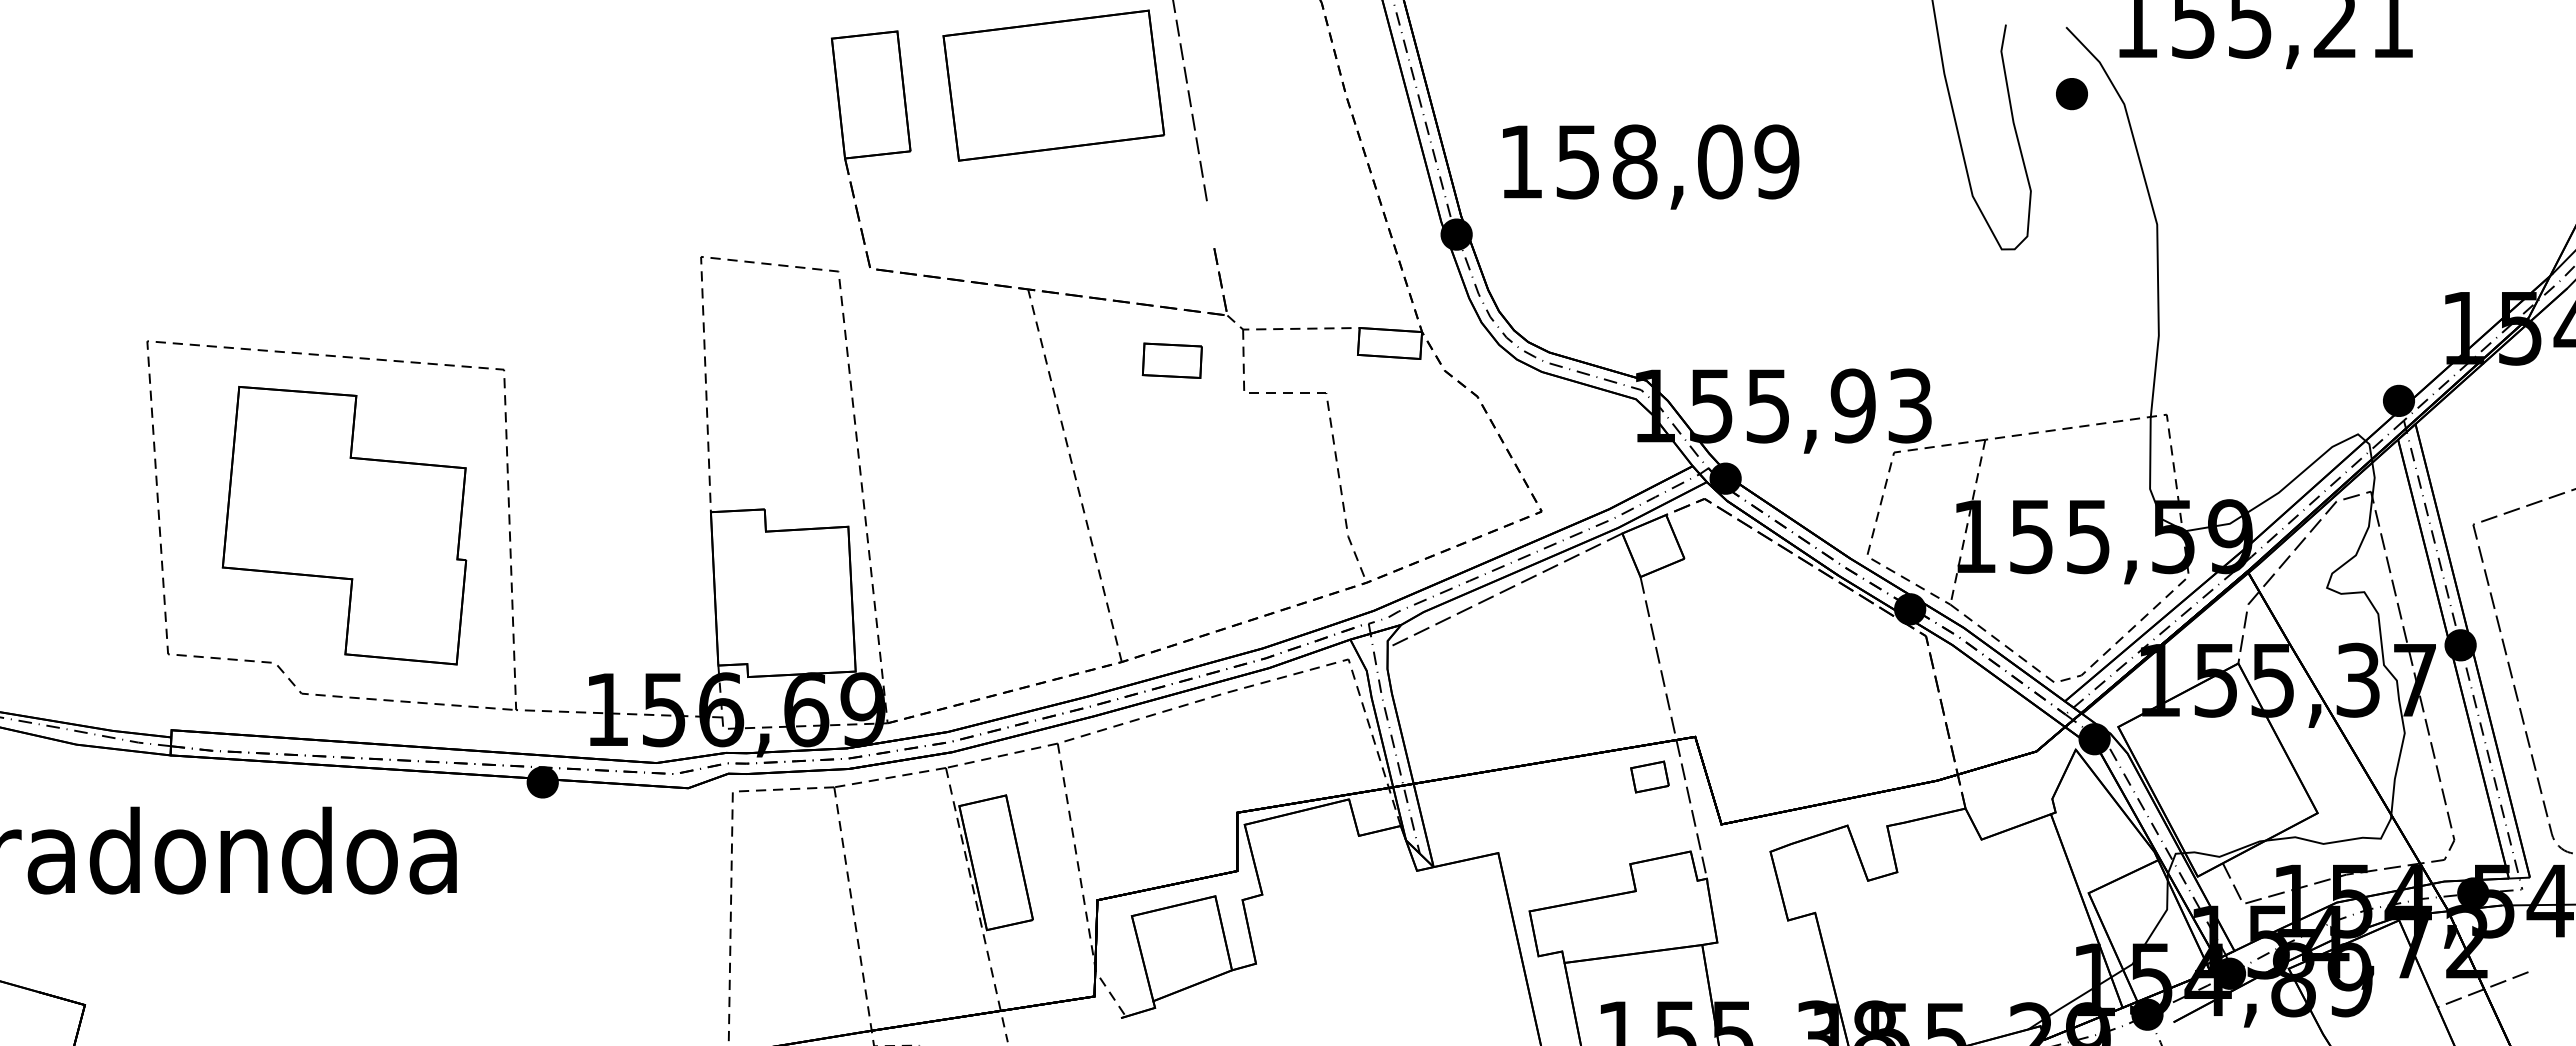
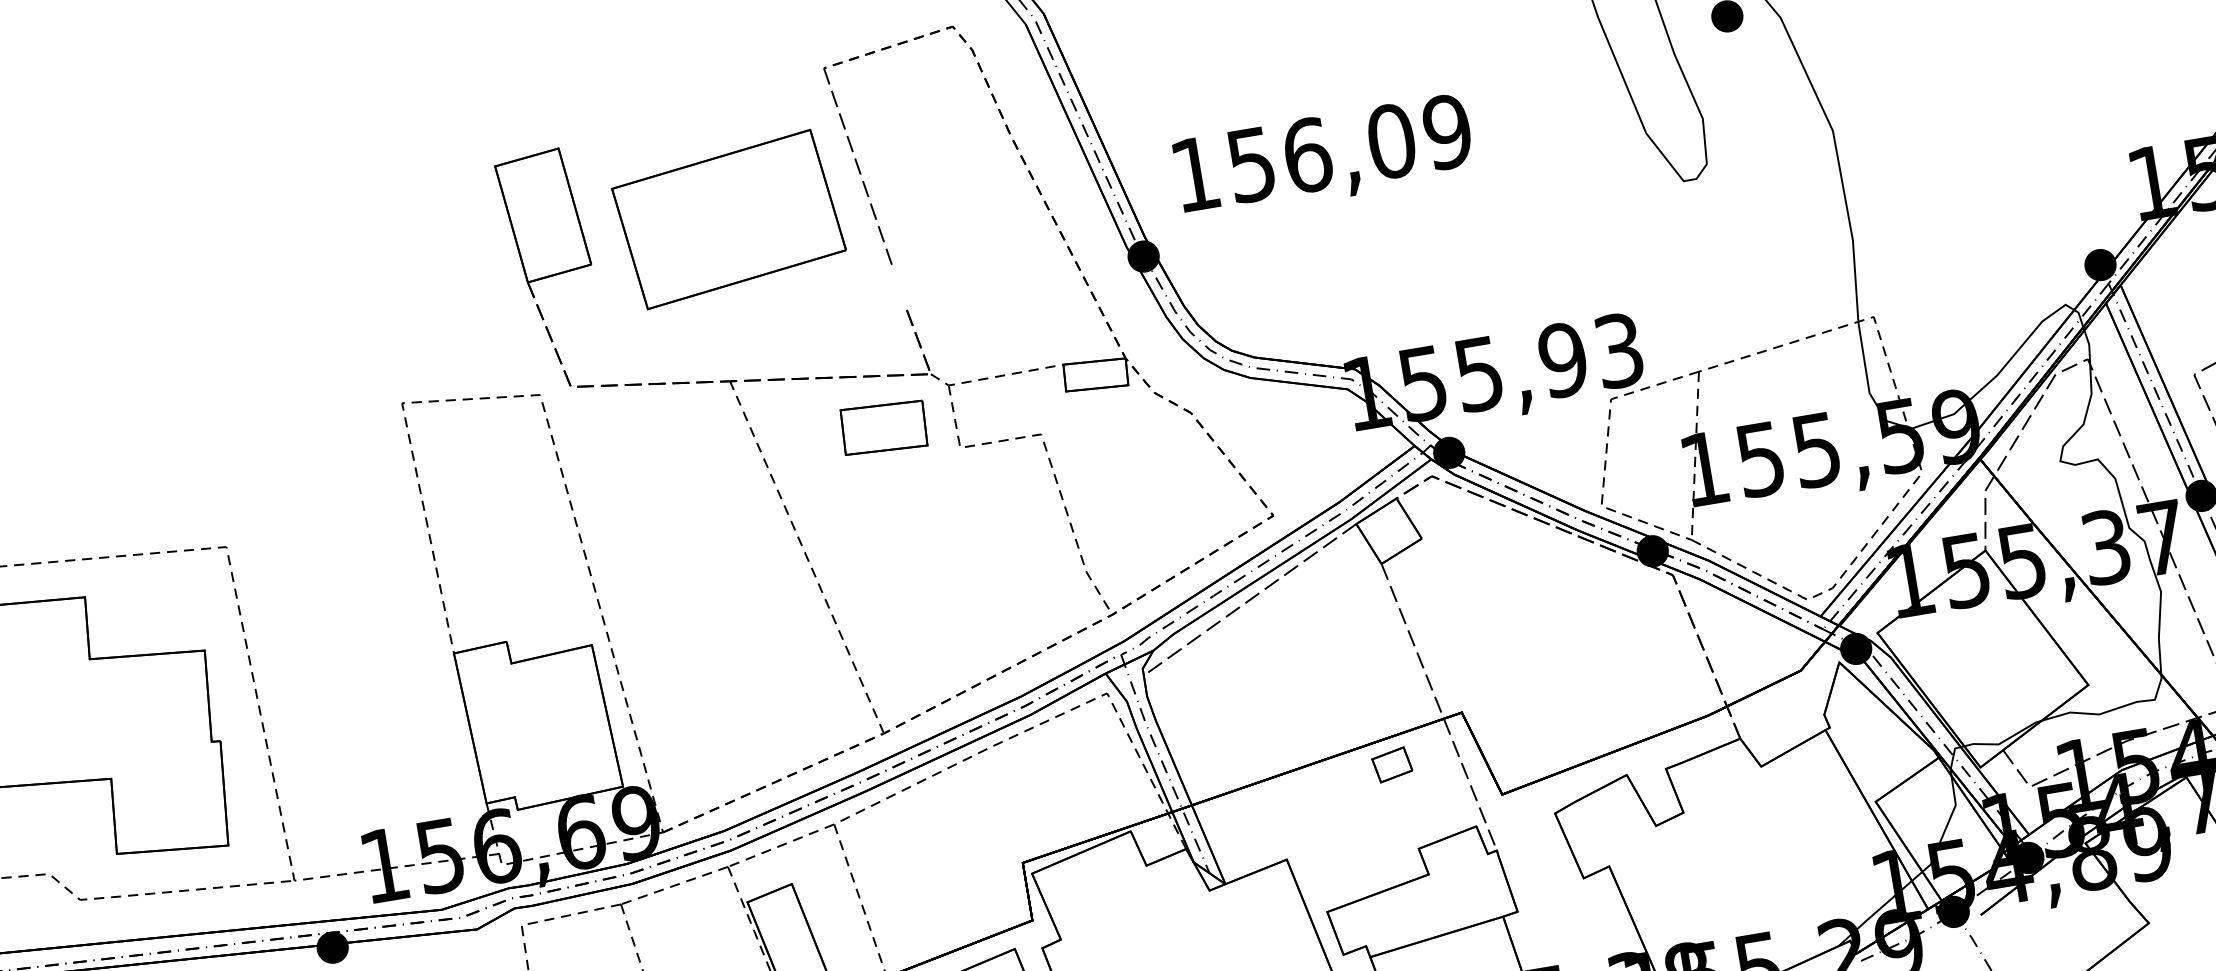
part: (1053, 85) -> (728, 219), moved
text: (1634, 161) -> (1306, 155), 158,09 -> 156,09
part: (1172, 360) -> (884, 427), size x1.43
part: (1649, 776) -> (1391, 764), moved

